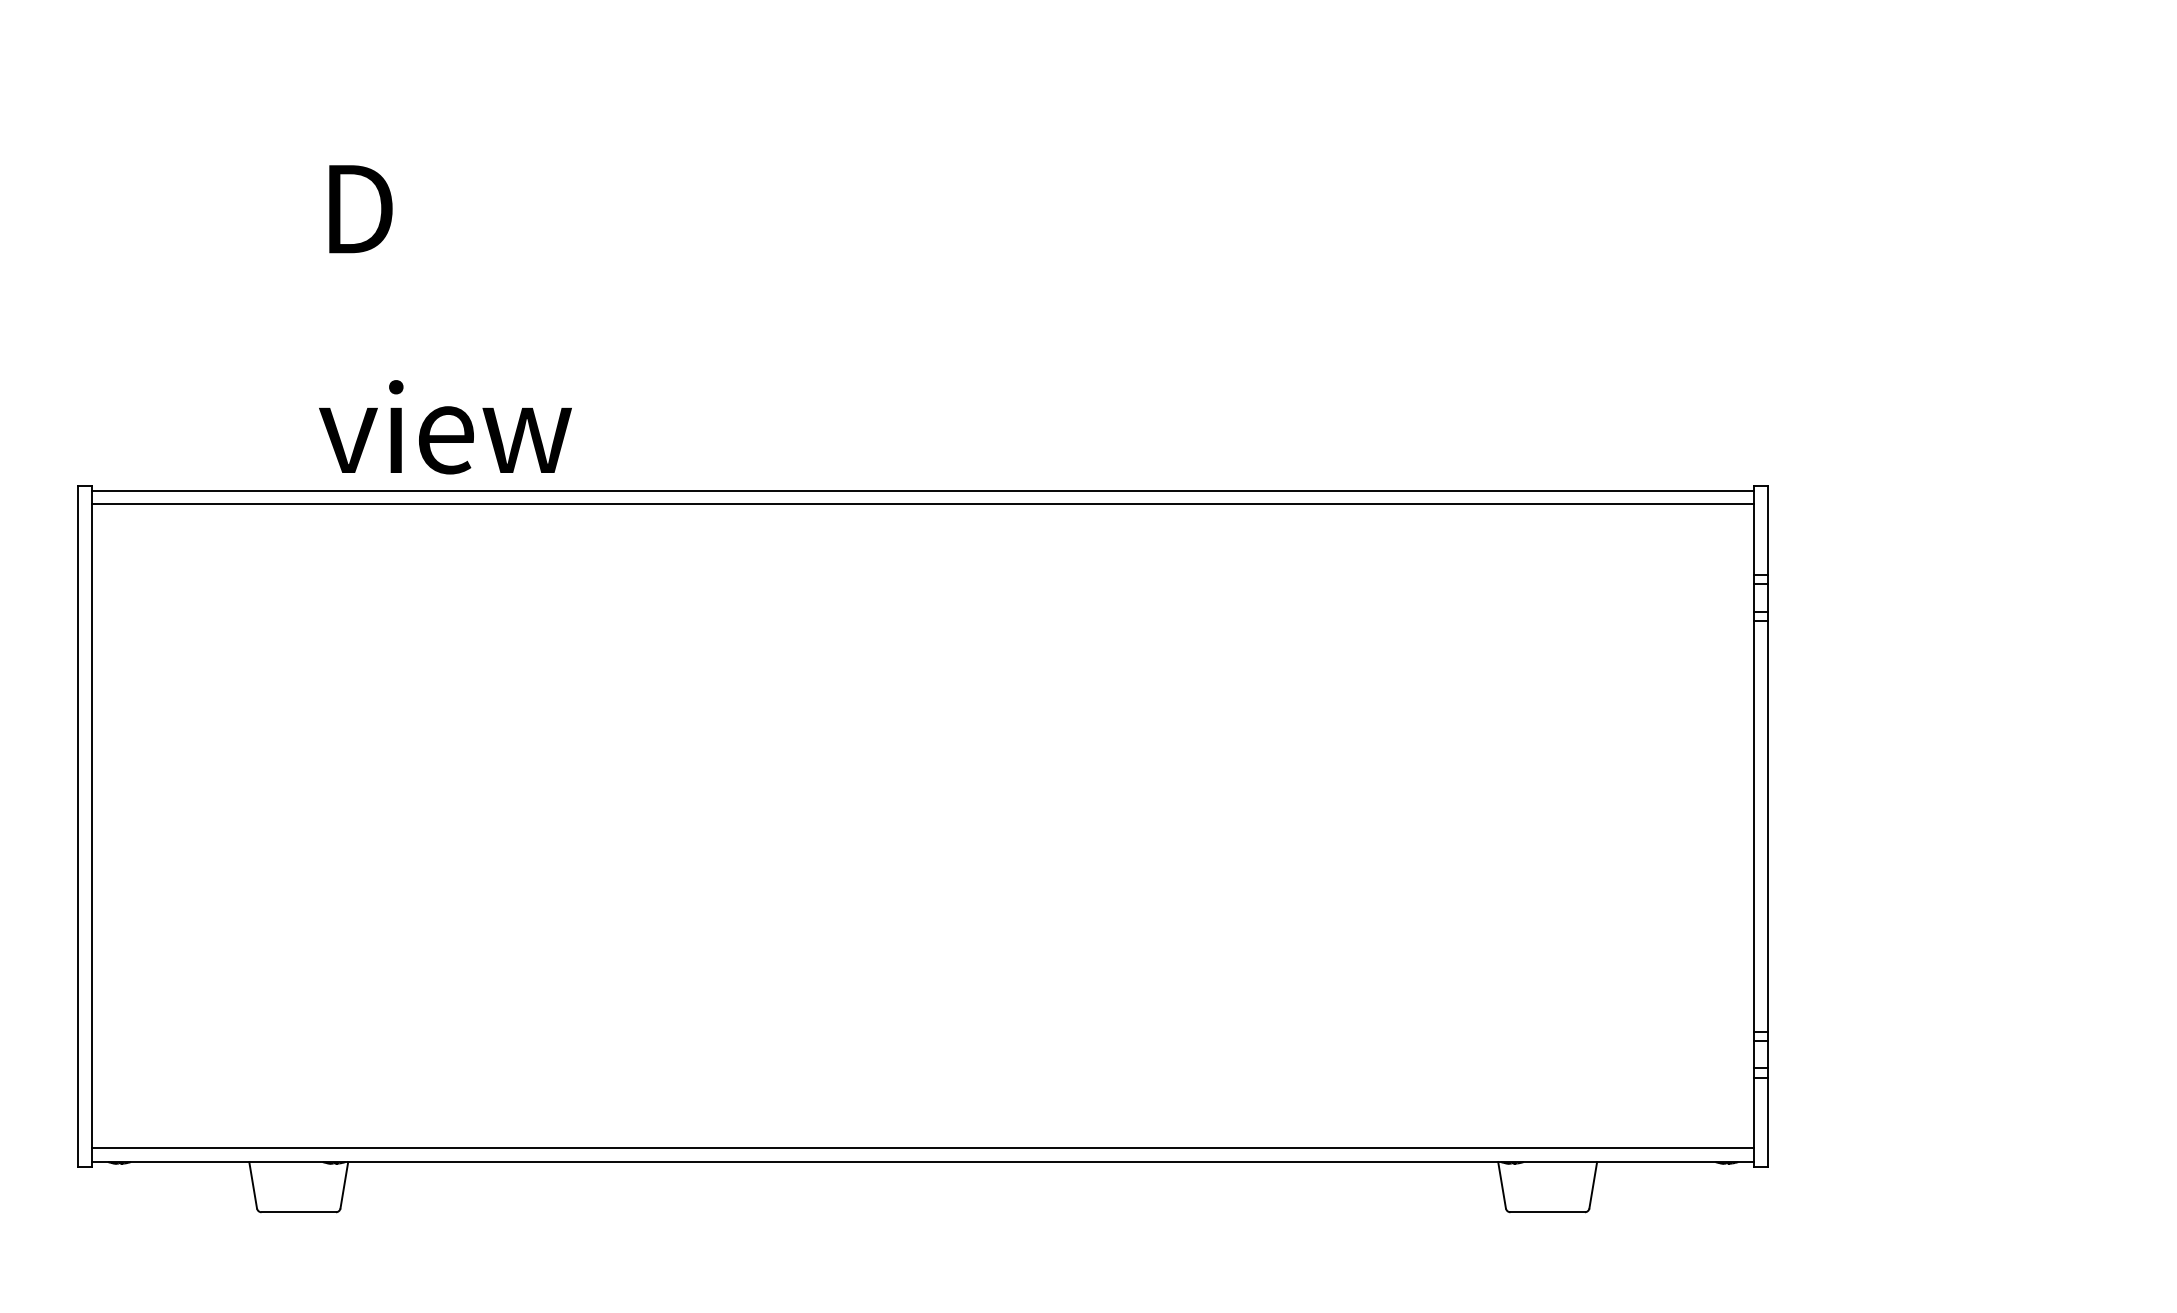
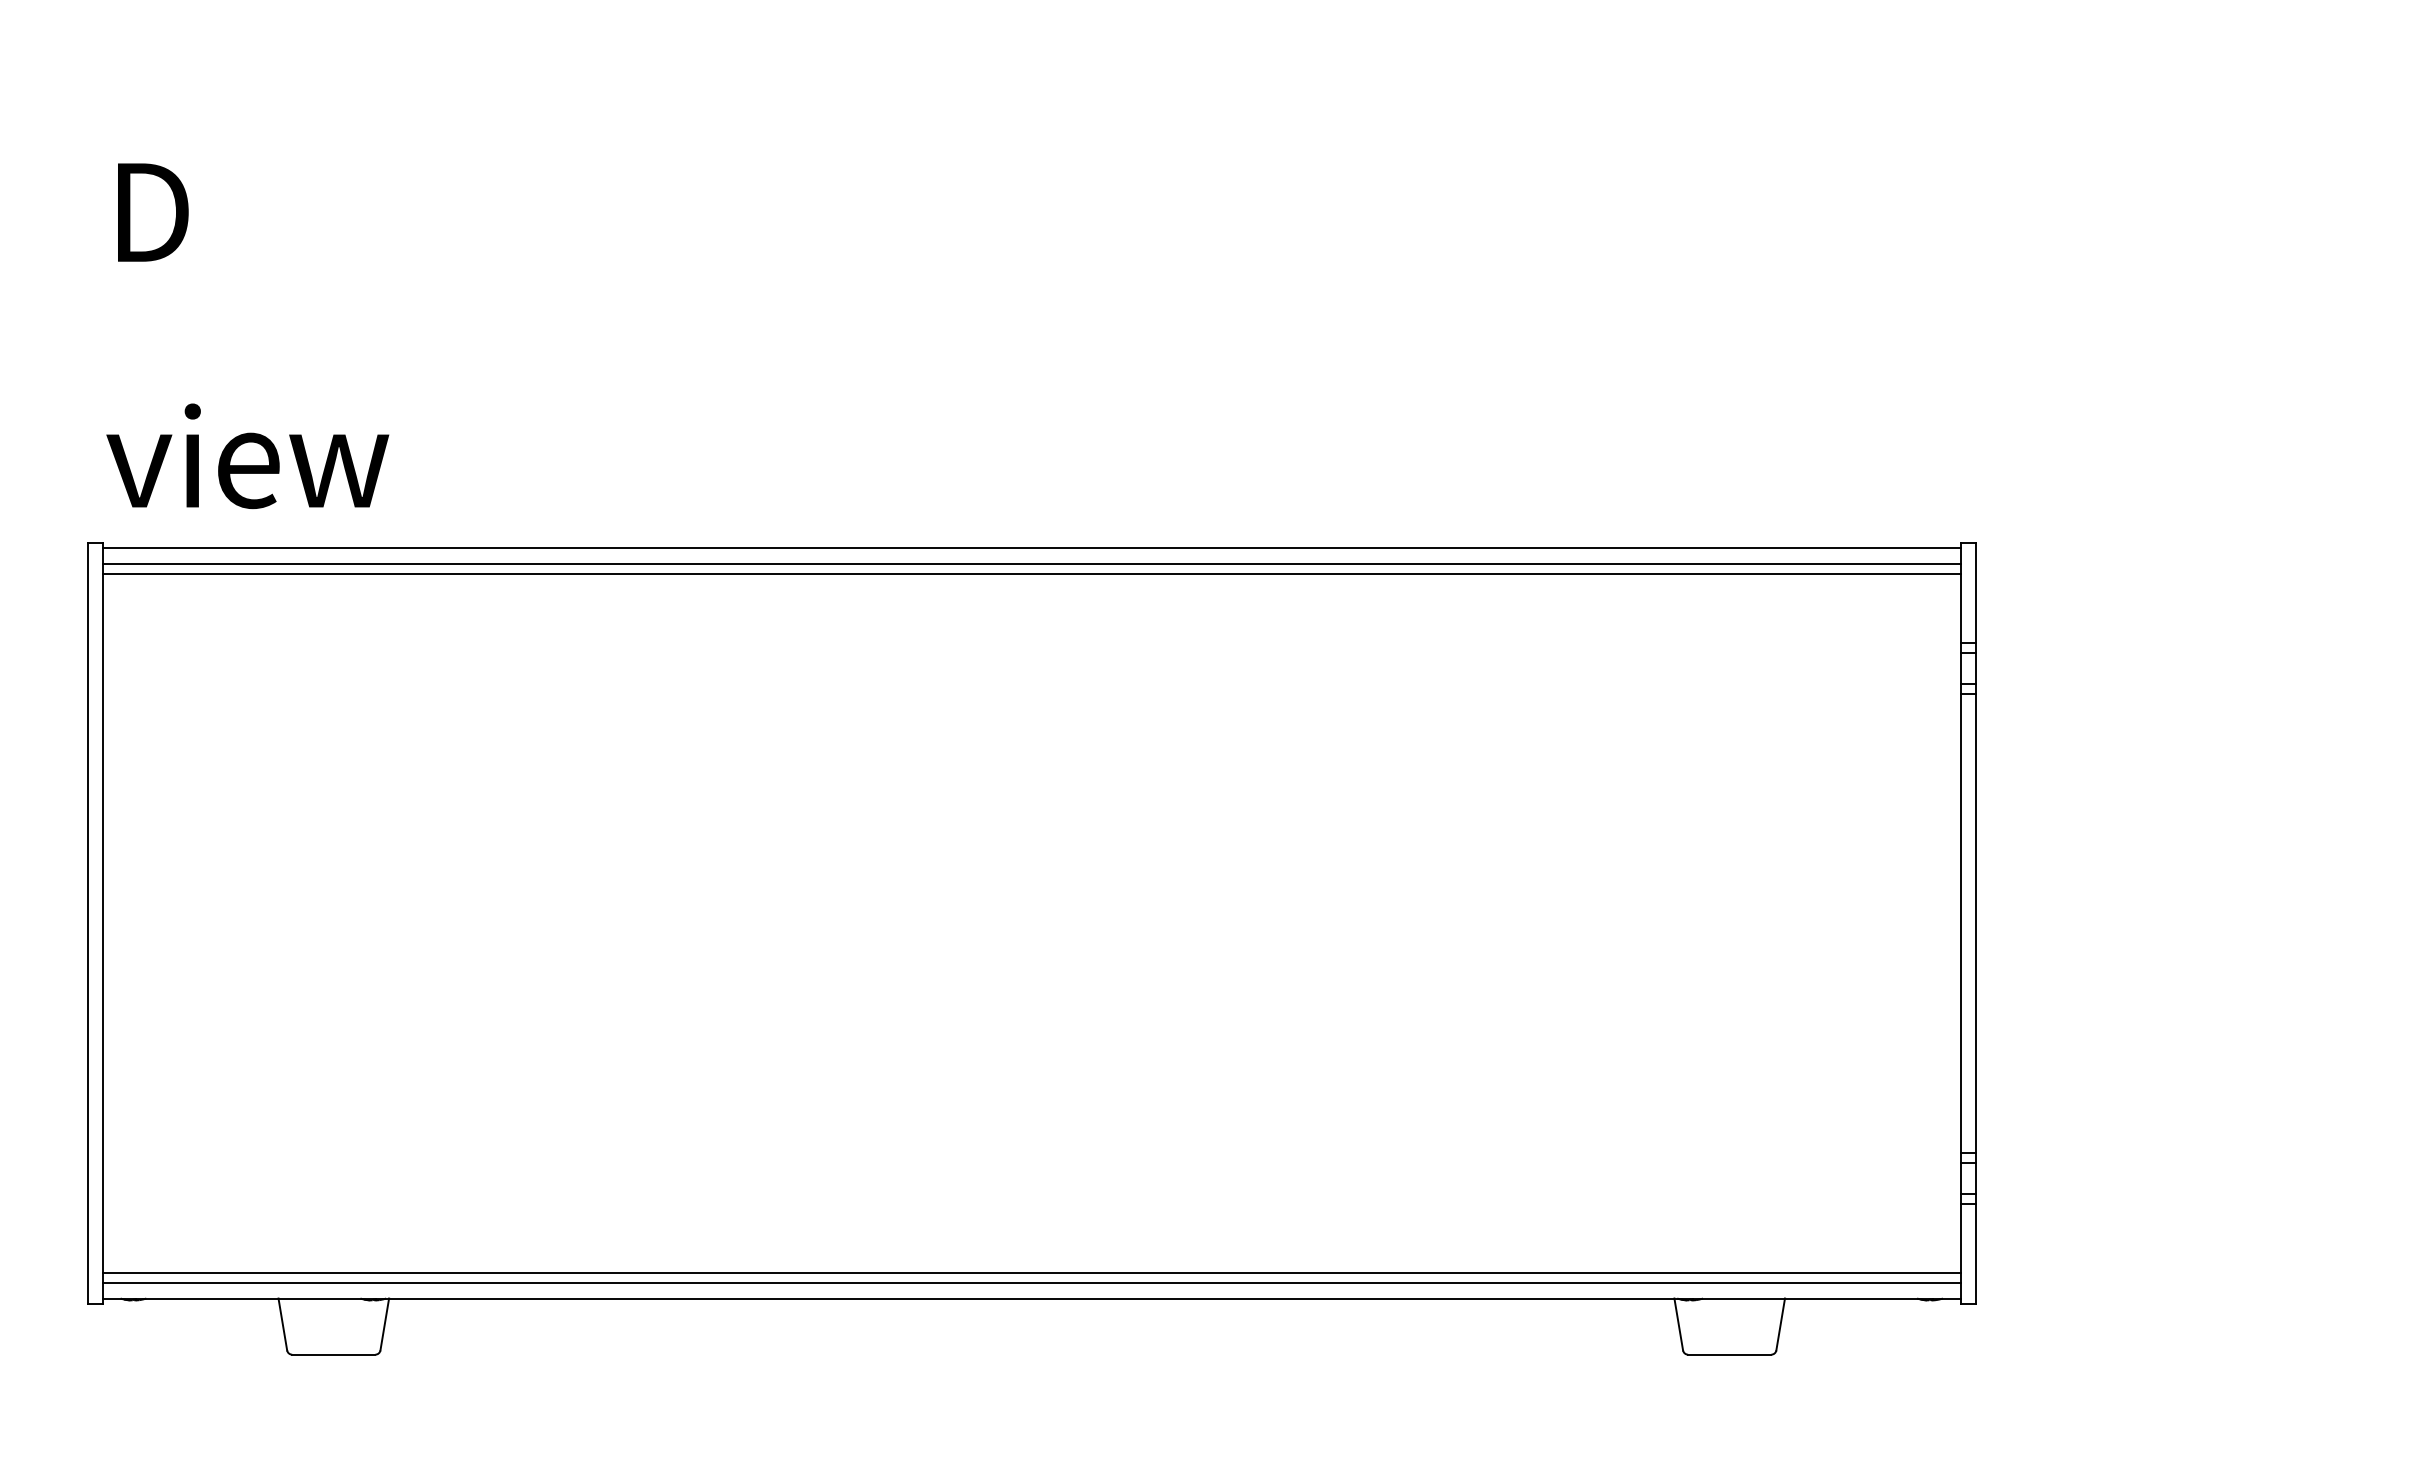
text: (445, 320) -> (247, 336), moved
line: (922, 513) -> (1031, 573), added
line: (922, 1139) -> (1031, 1273), added

